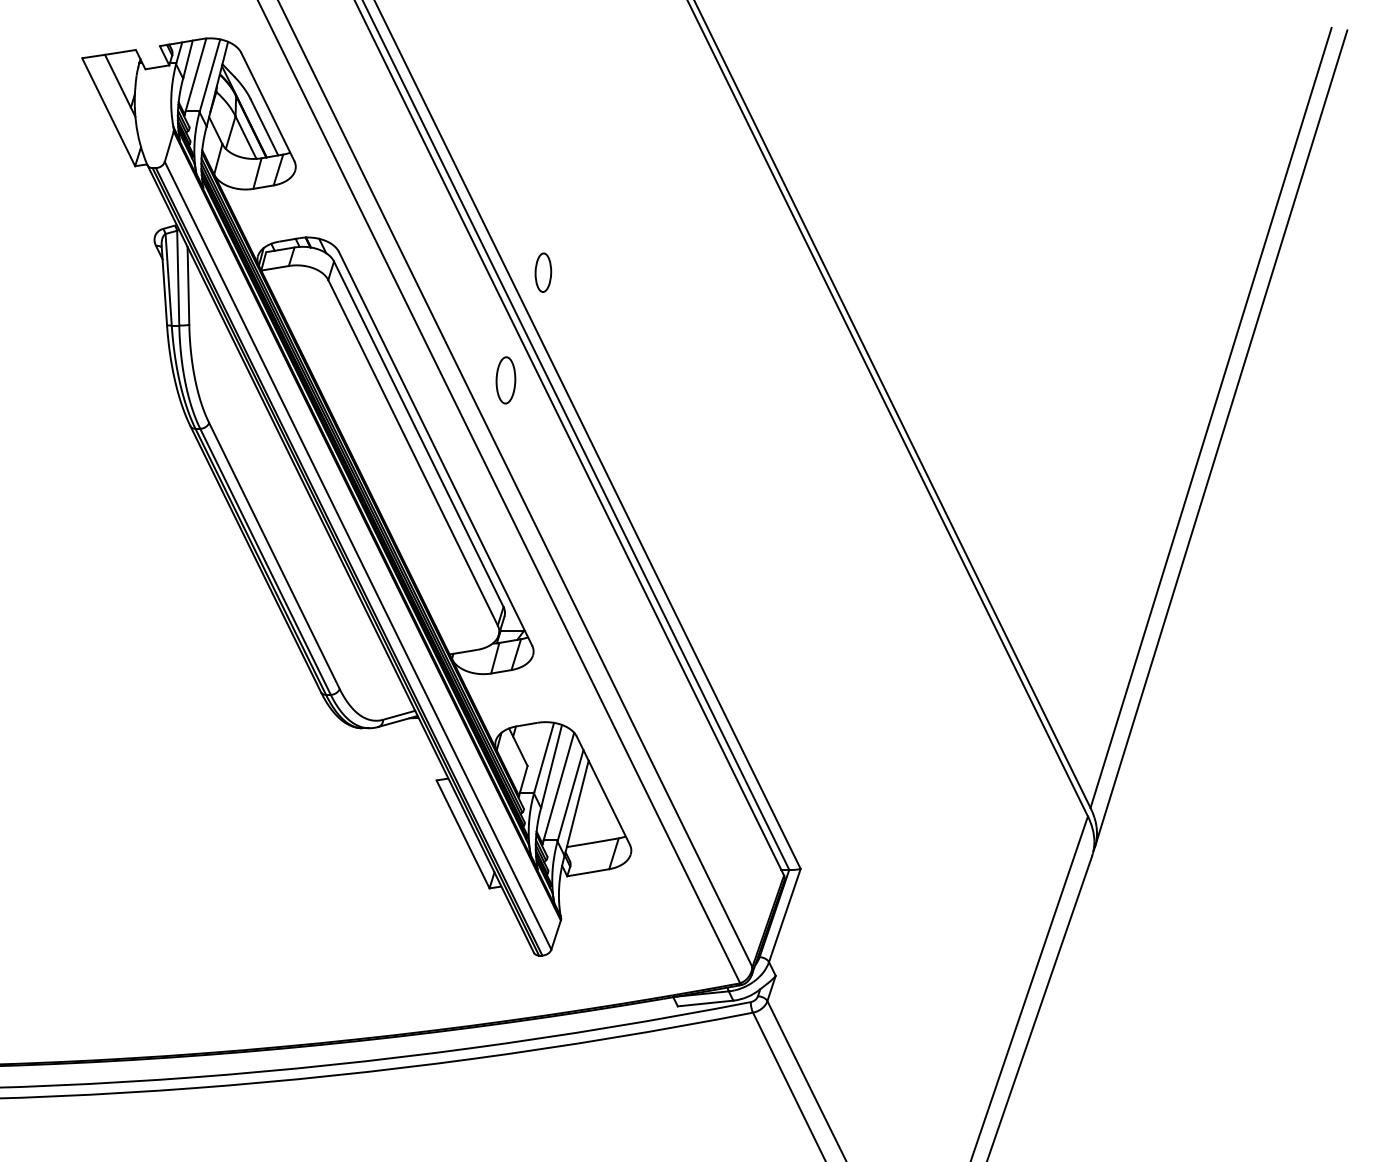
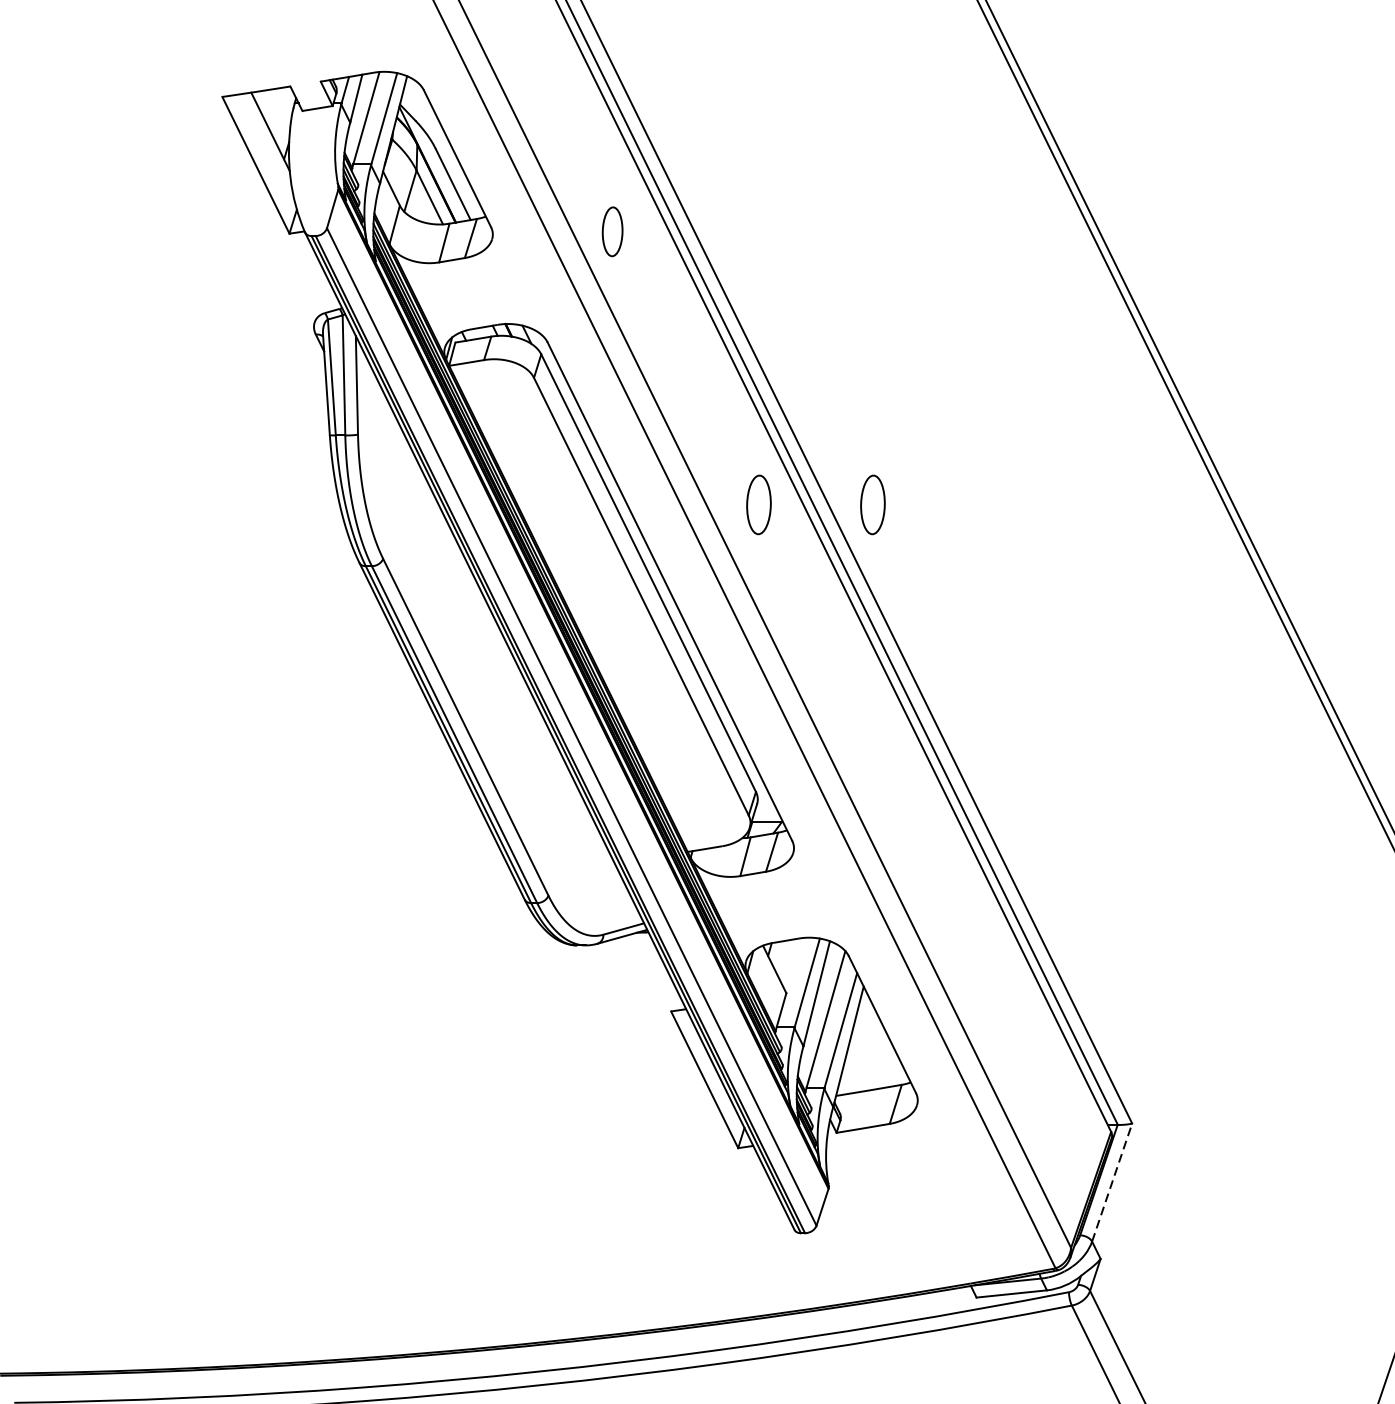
part: (543, 272) -> (612, 231), moved
part: (595, 380) -> (872, 505), added
line: (785, 915) -> (1112, 1182), solid -> dashed

